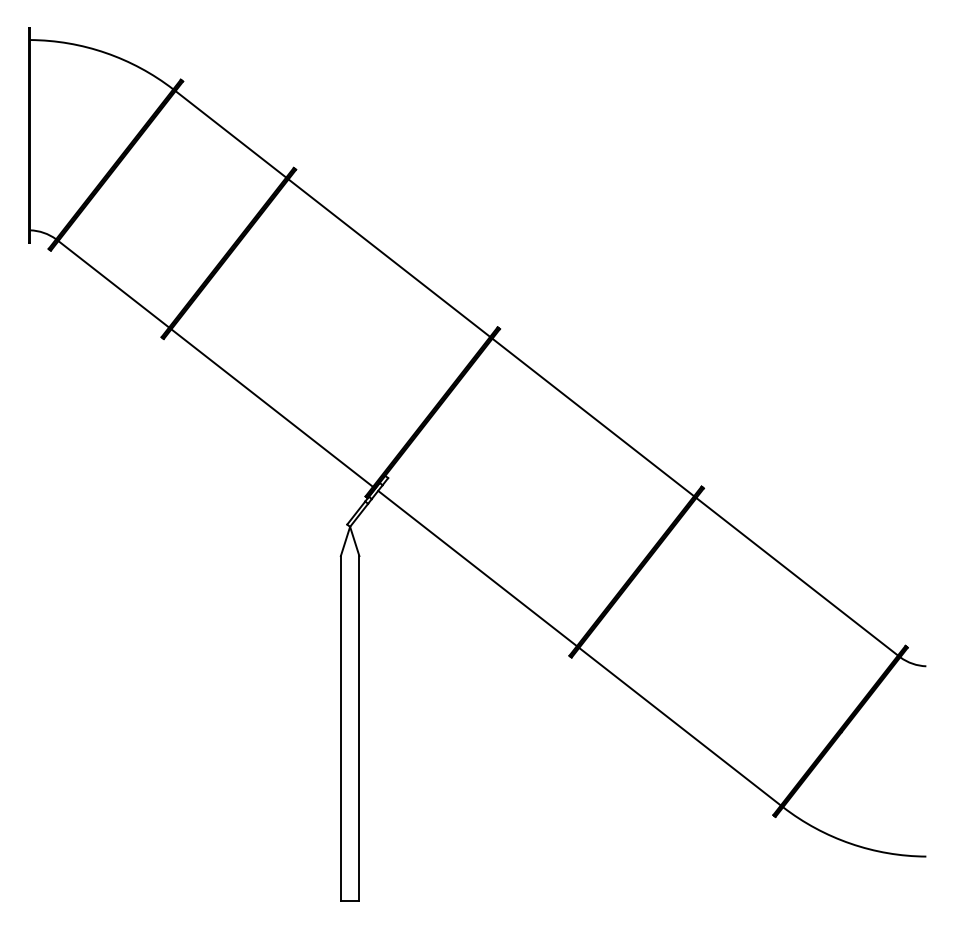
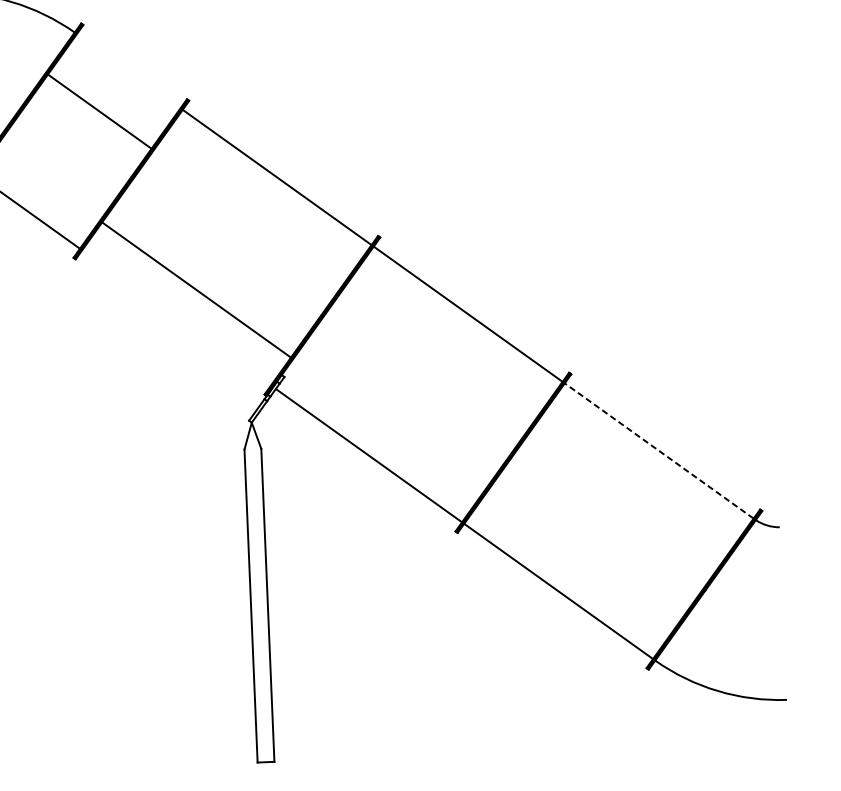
line: (230, 134) -> (99, 111), moved
line: (272, 407) -> (196, 289), moved
line: (797, 576) -> (659, 450), solid -> dashed

